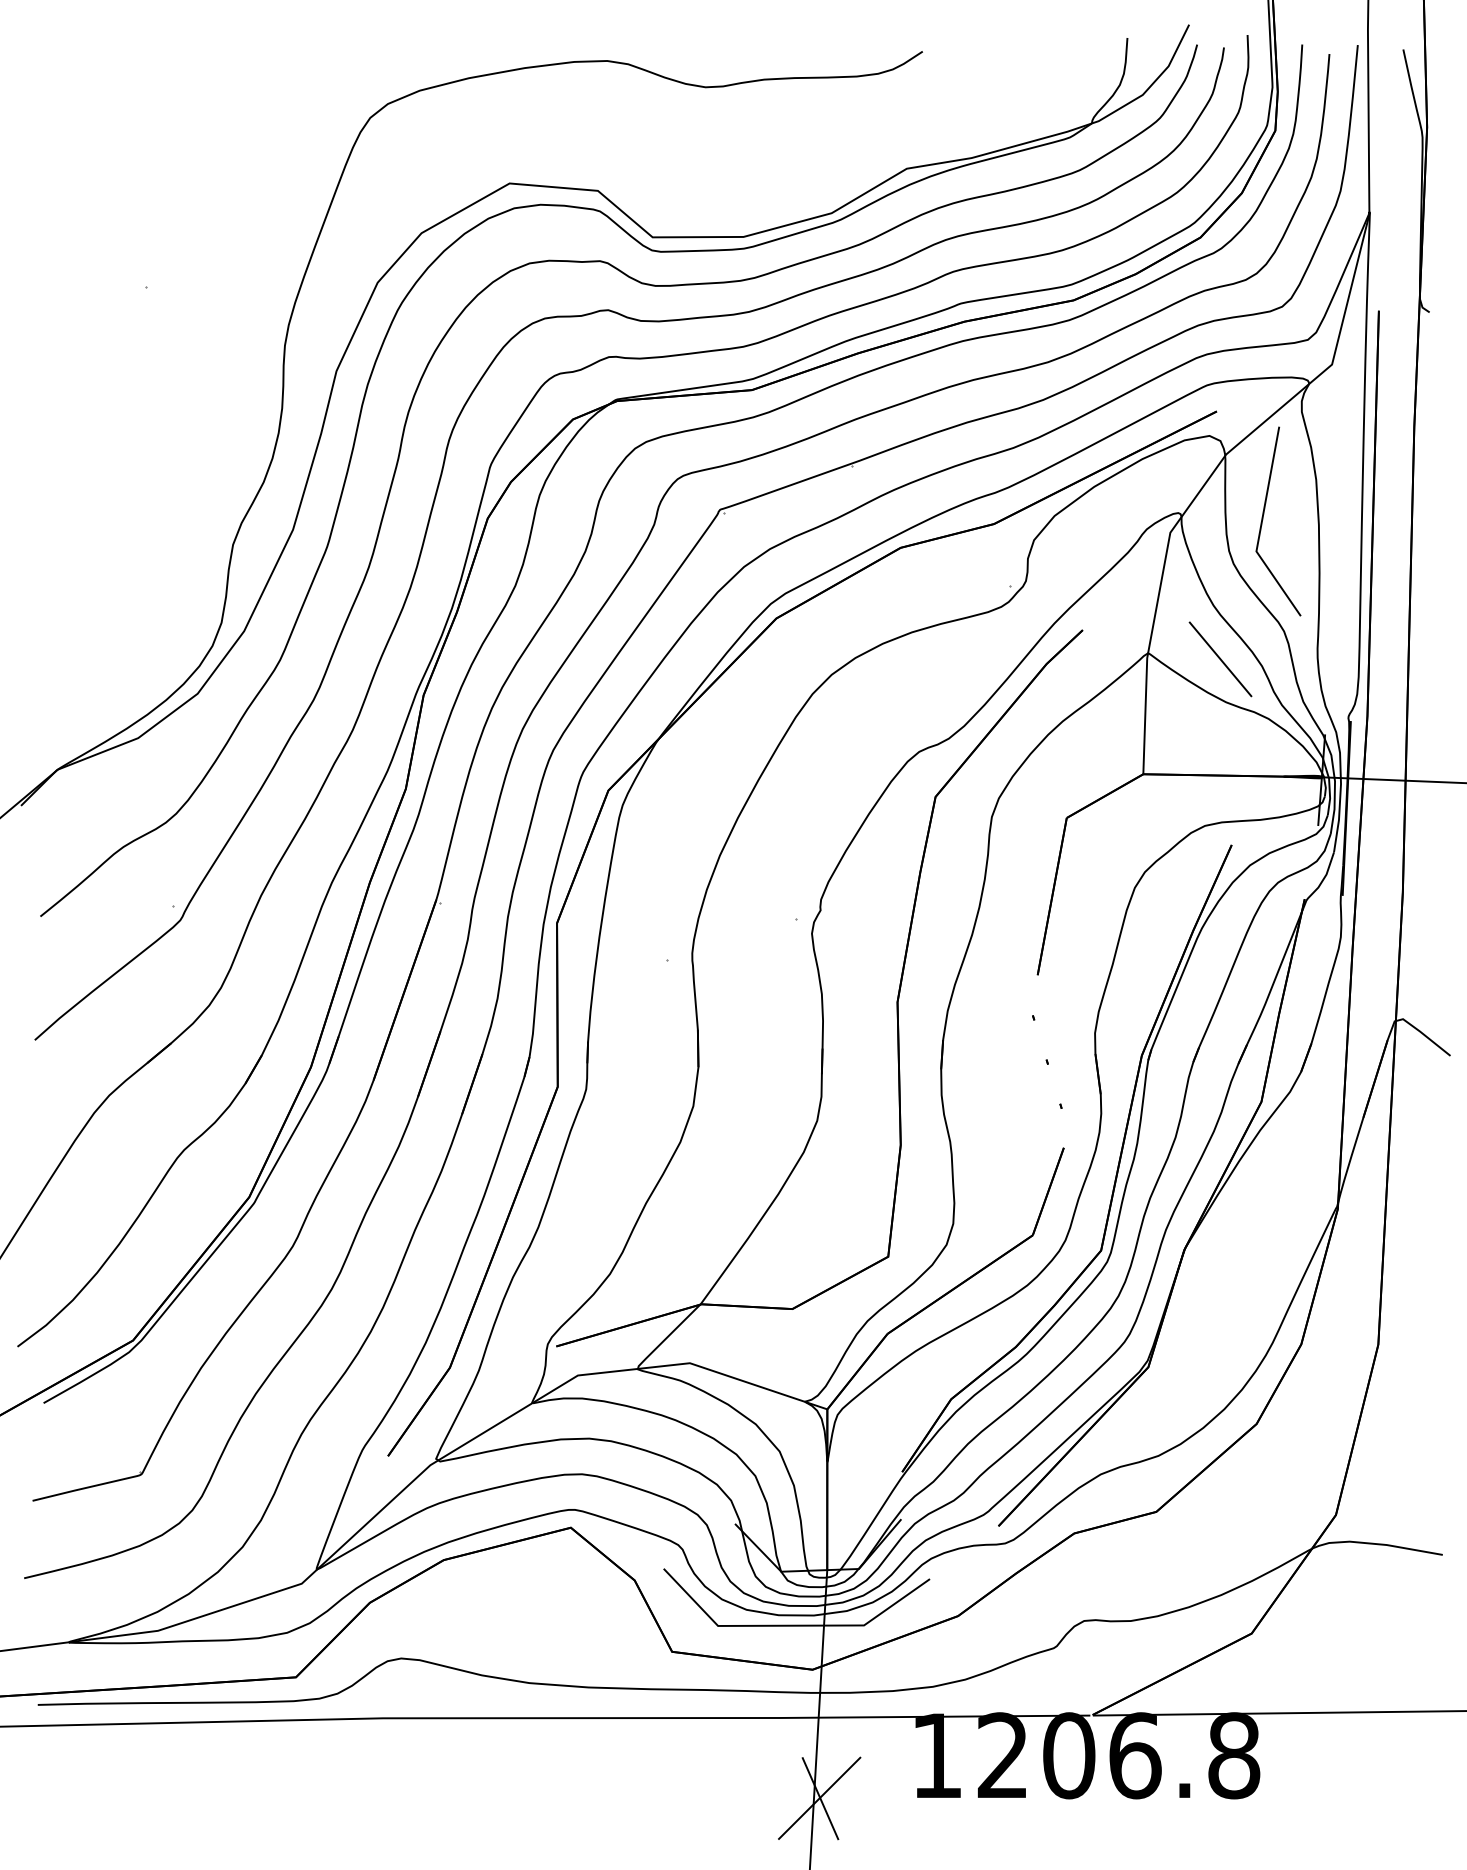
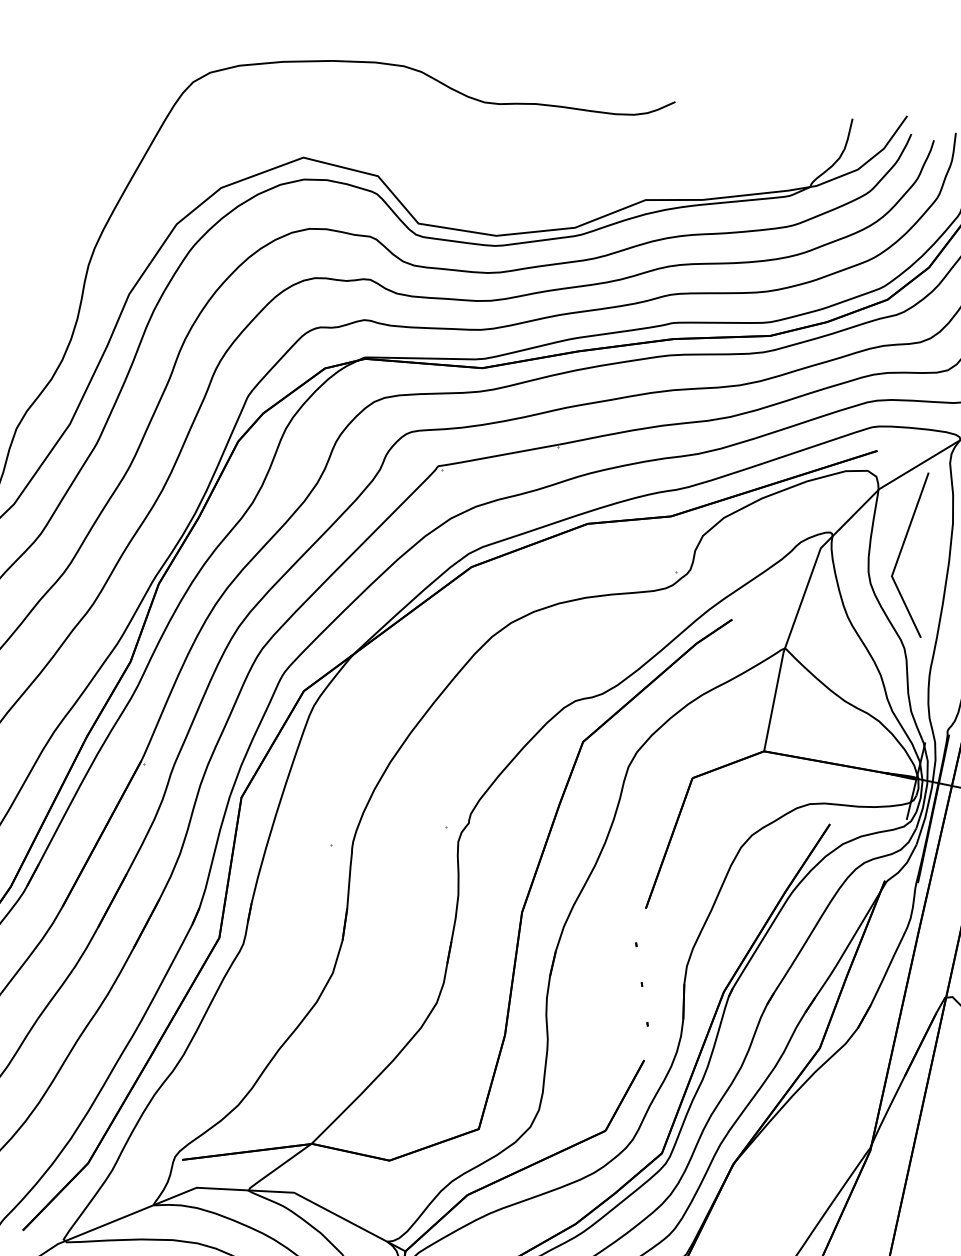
line: (1220, 659) -> (846, 663), removed

